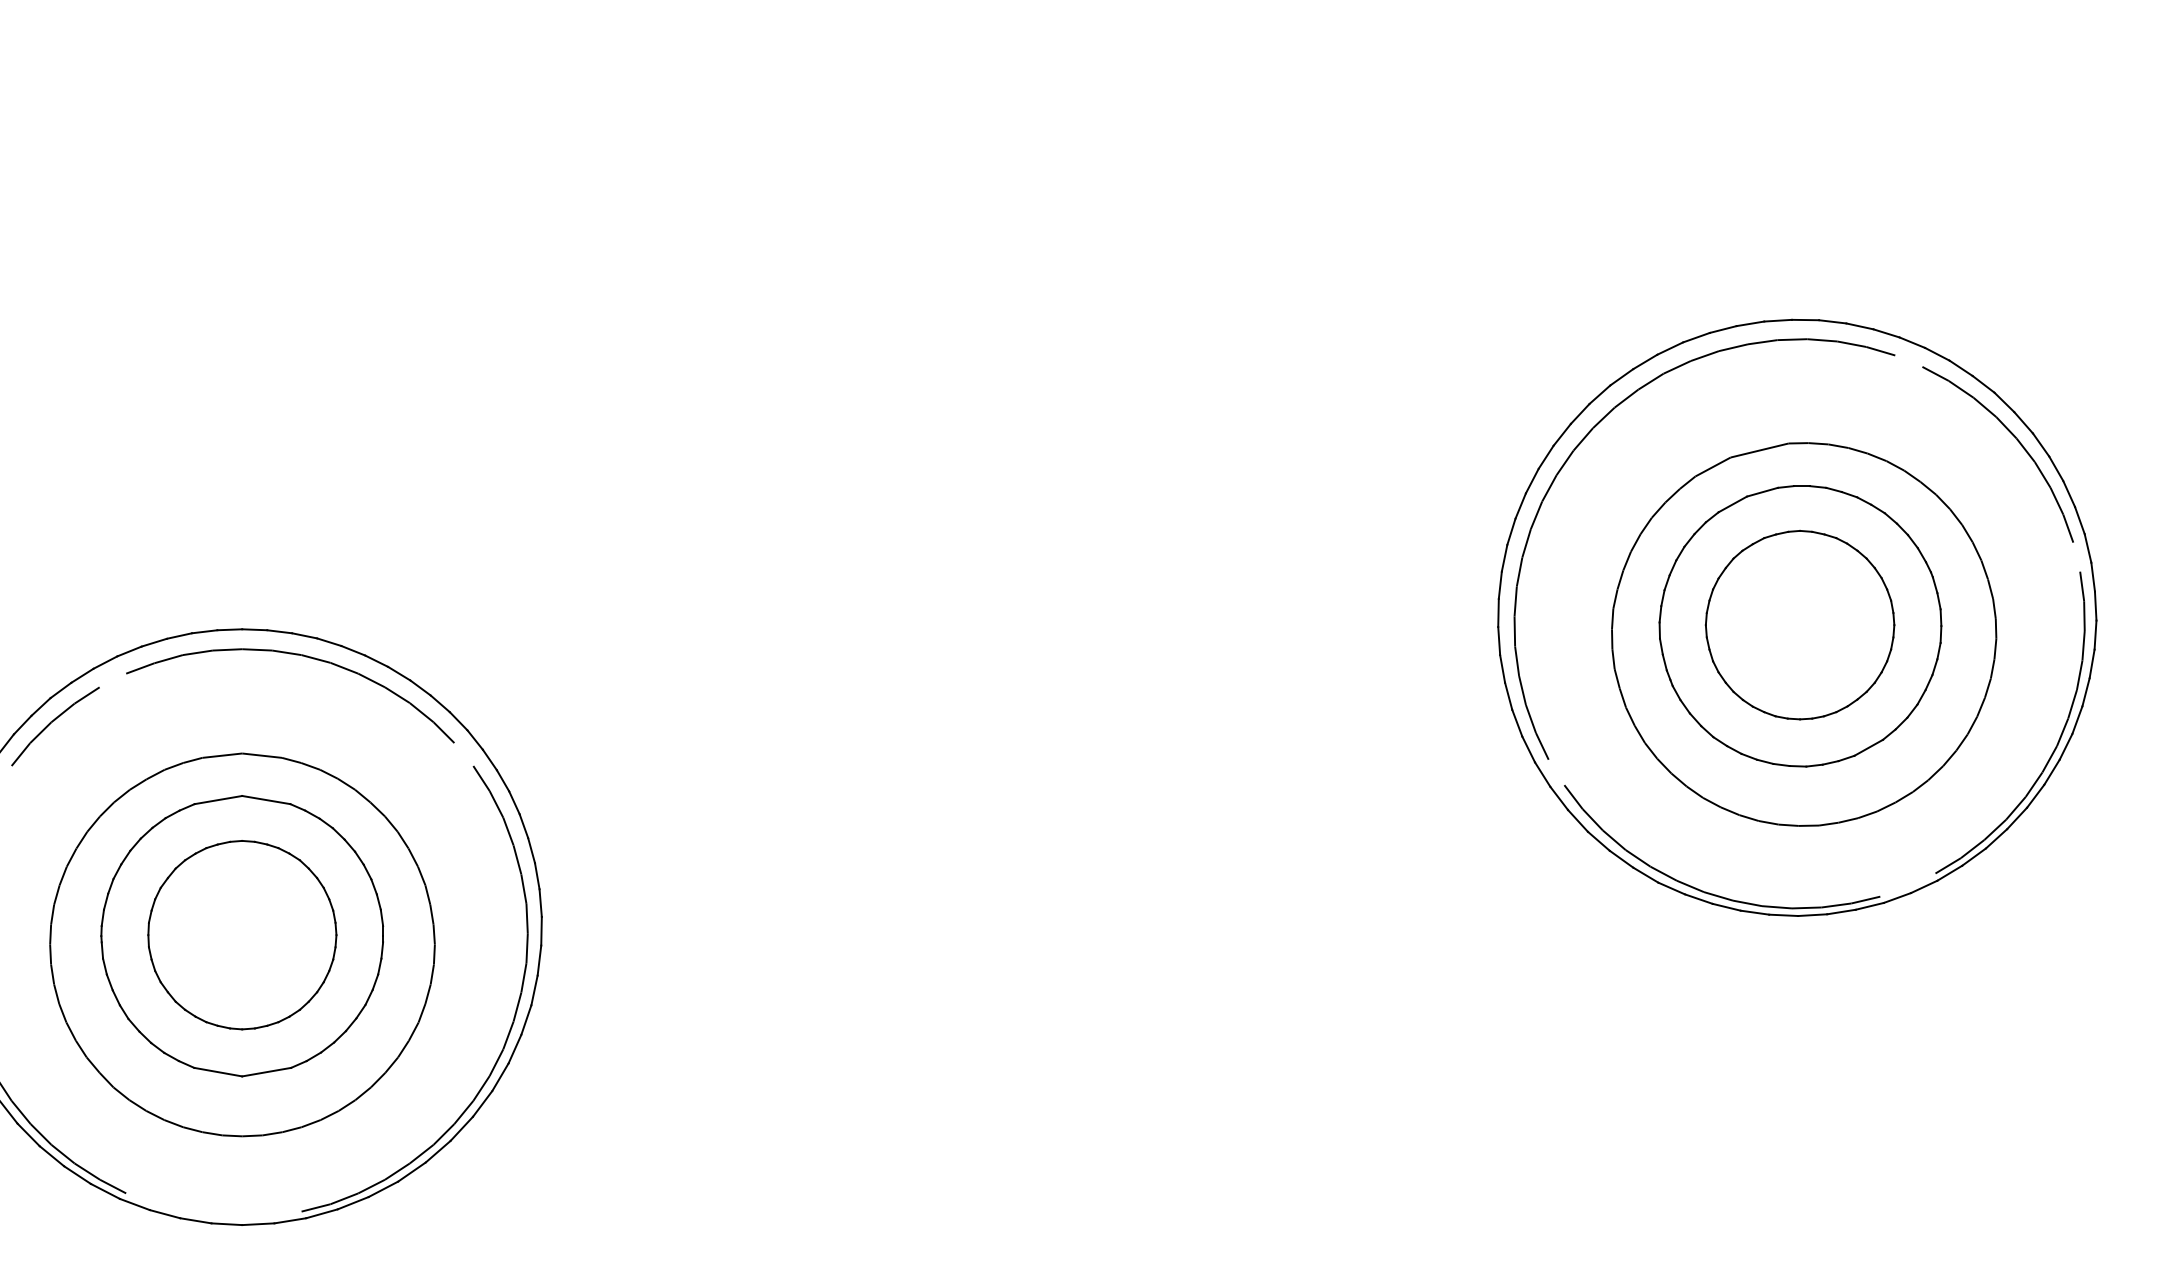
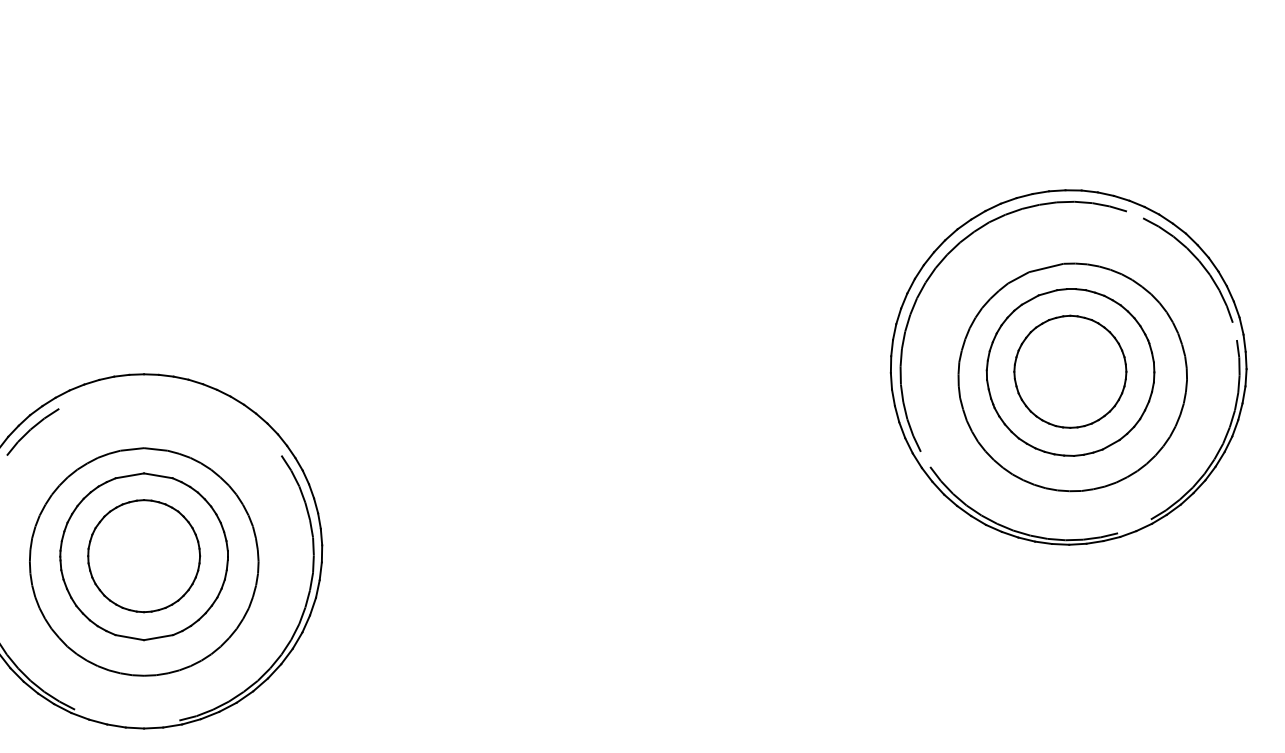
part: (296, 656) -> (176, 390), removed

